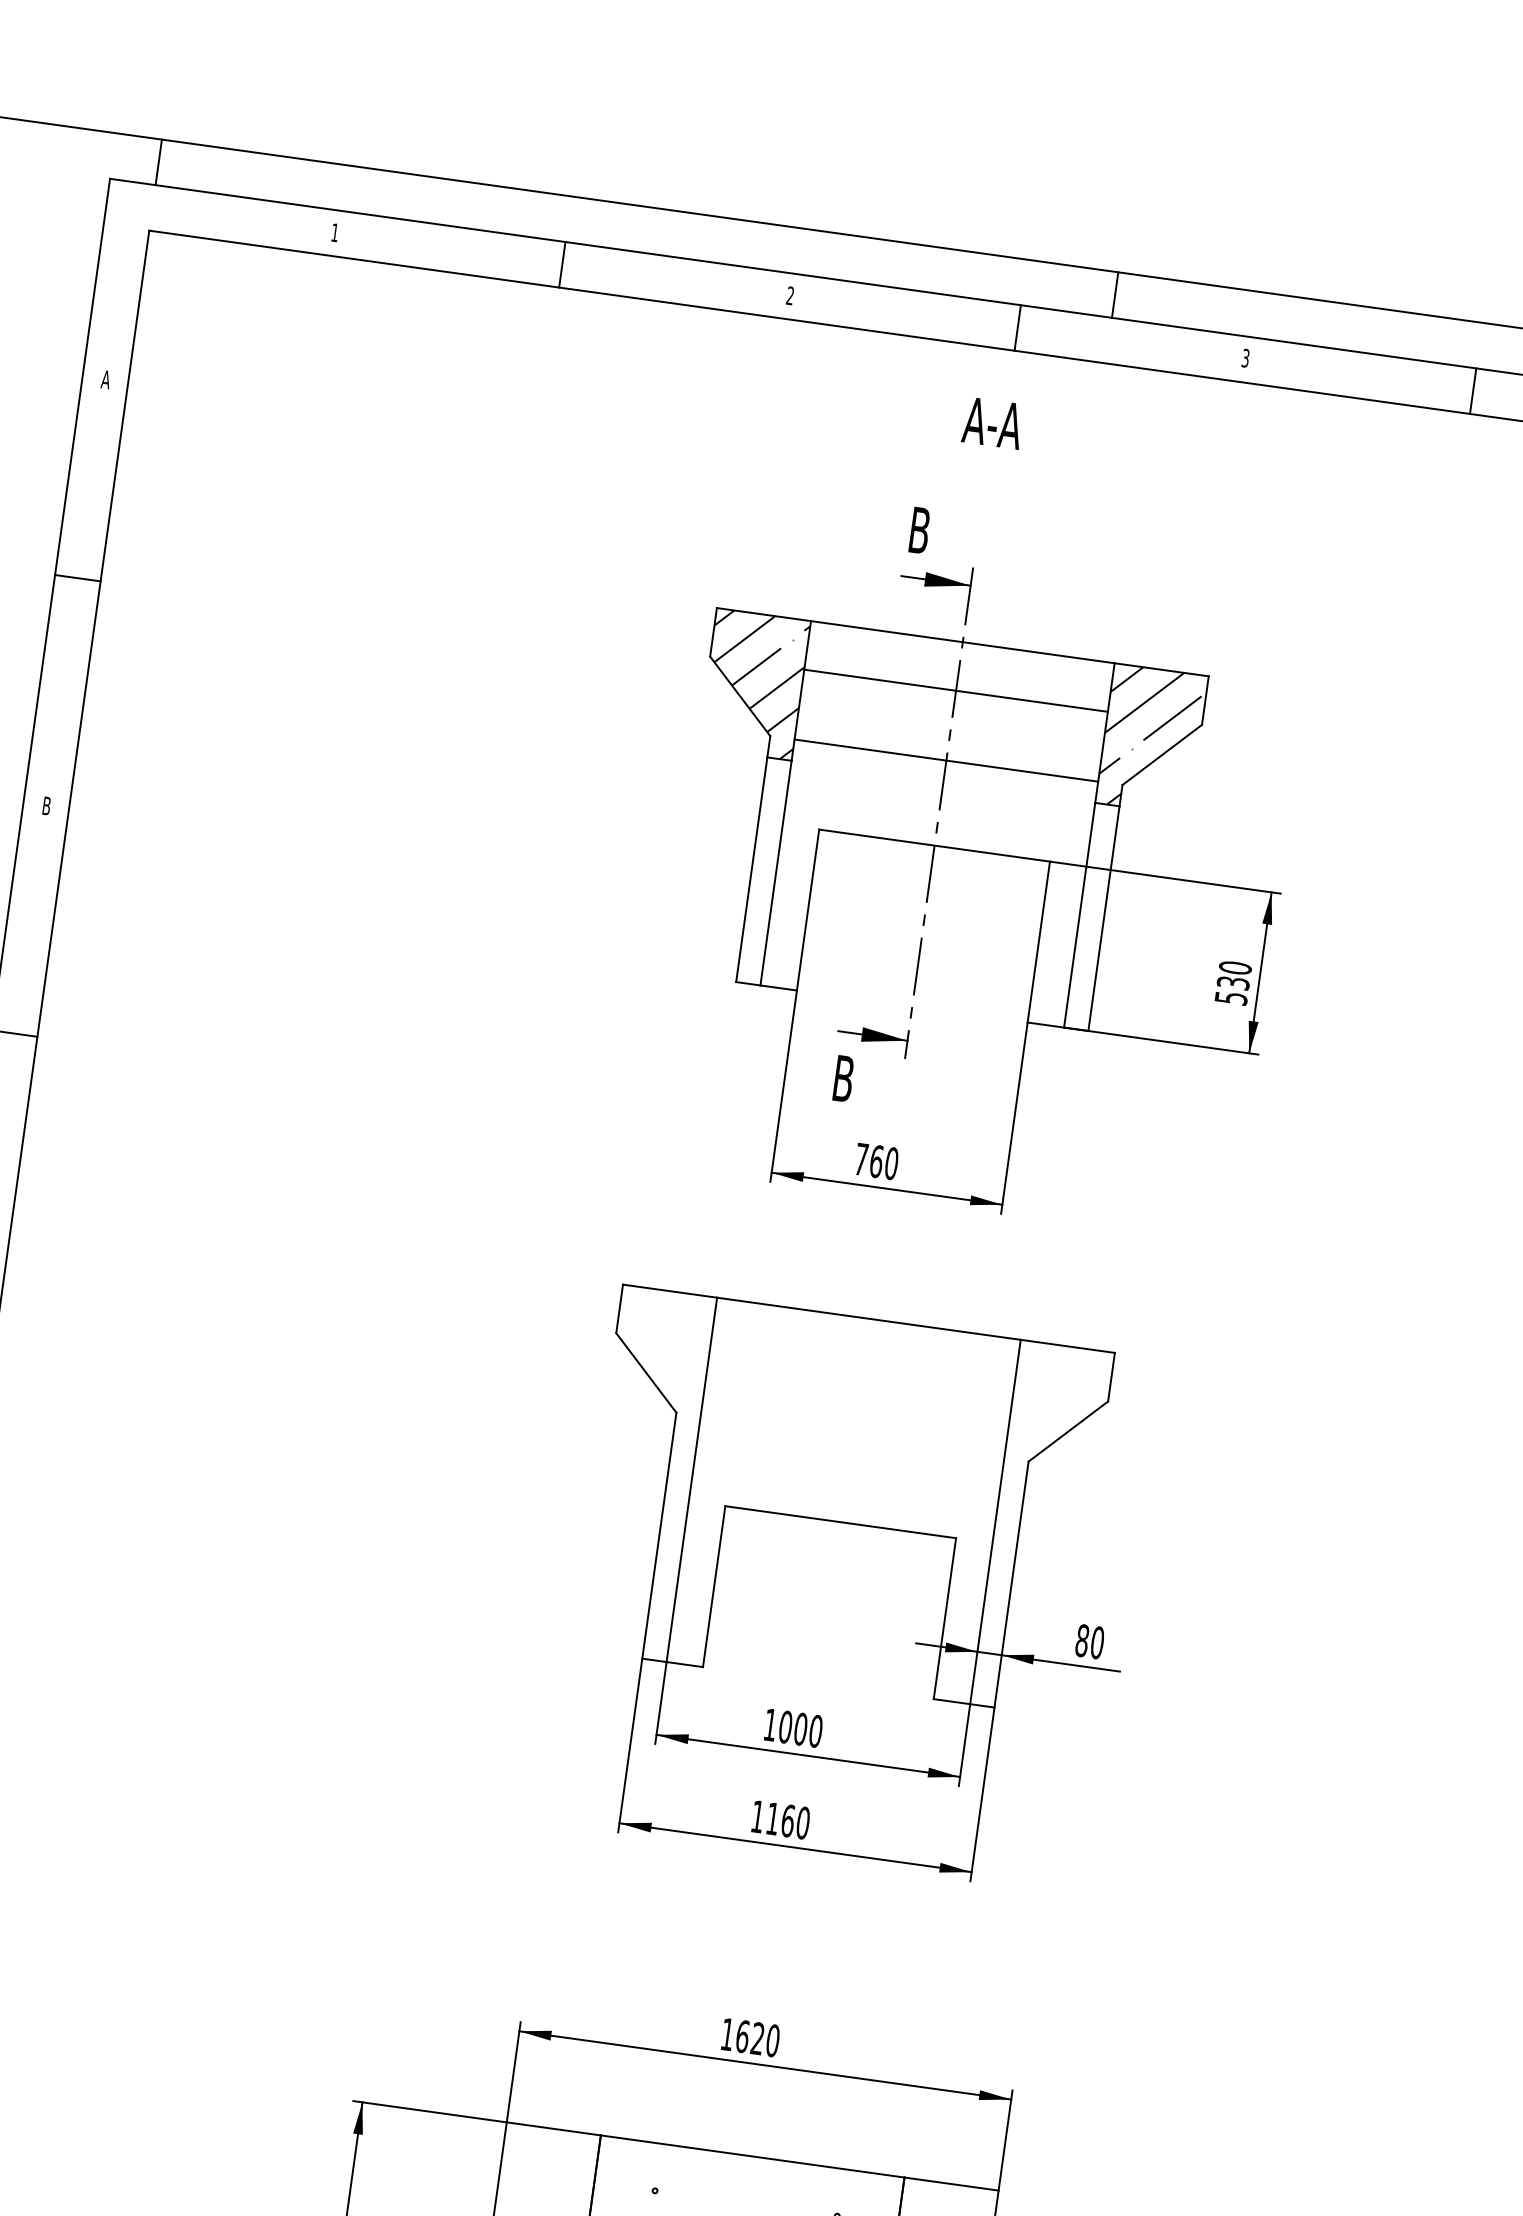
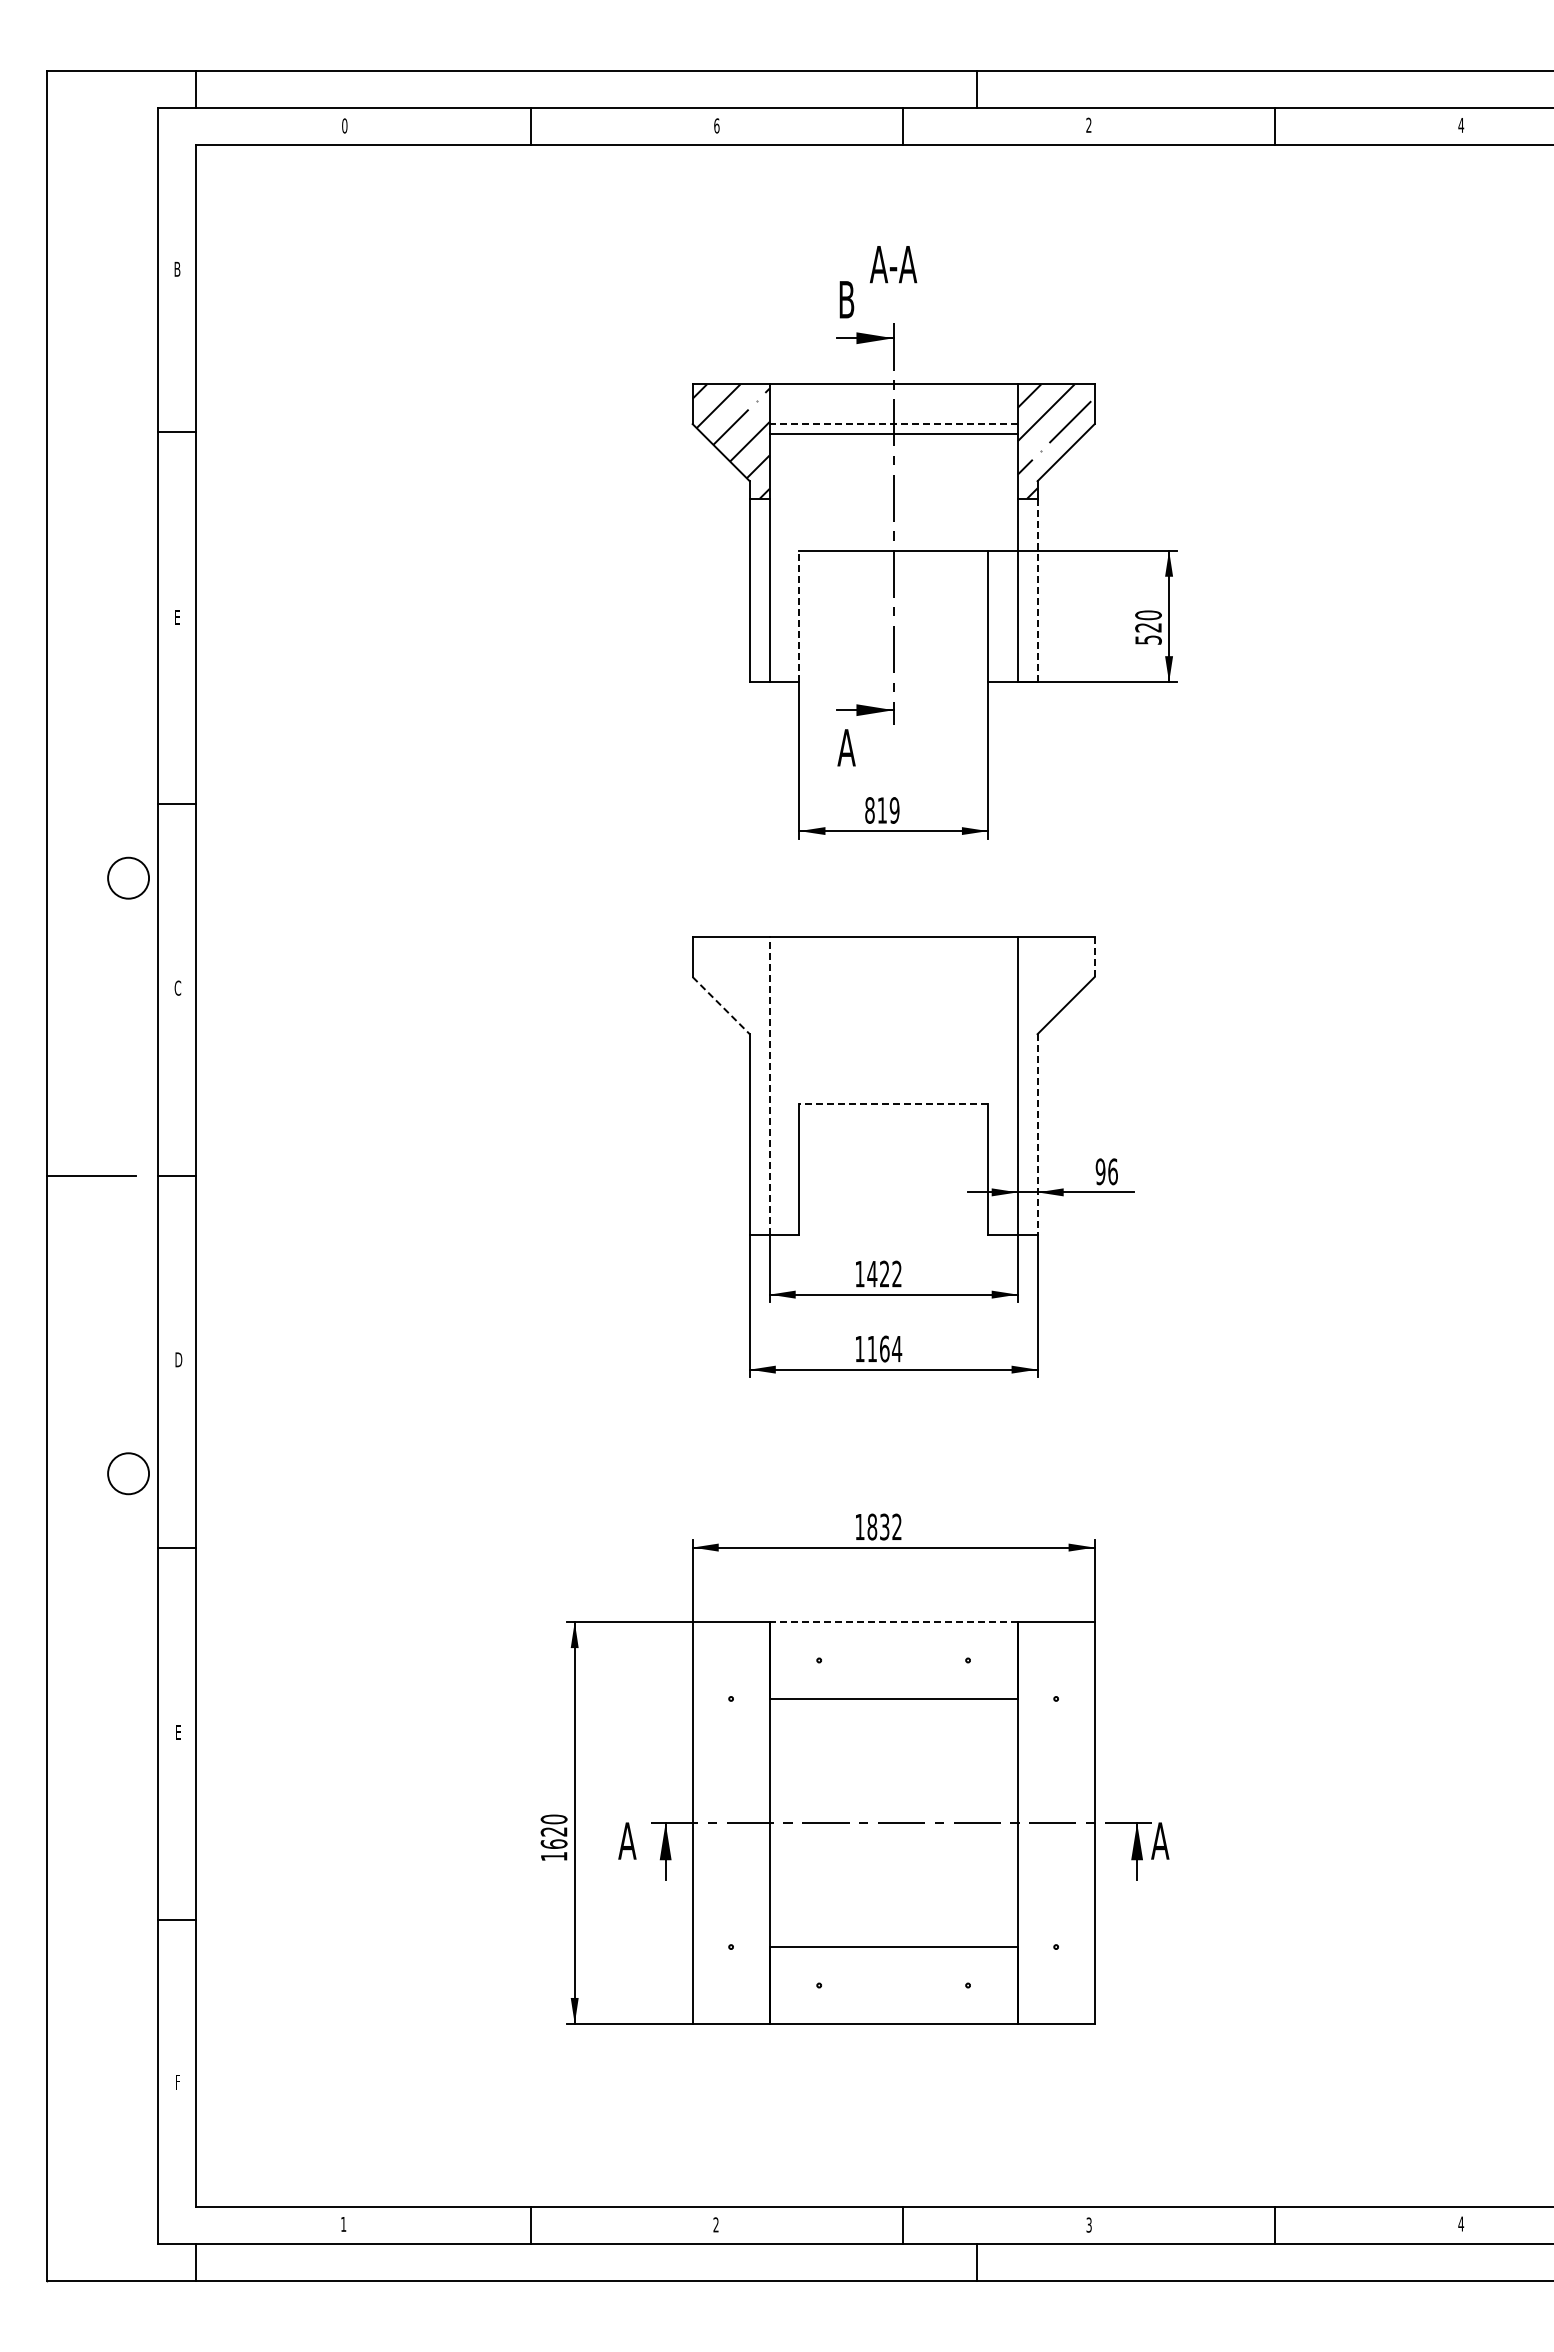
text: (334, 232) -> (344, 125), 1 -> 0
text: (790, 295) -> (716, 125), 2 -> 6
text: (1245, 358) -> (1088, 125), 3 -> 2
text: (104, 378) -> (176, 268), A -> B
text: (992, 423) -> (893, 264), moved
line: (955, 691) -> (893, 424), solid -> dashed
line: (946, 760) -> (893, 434), moved
text: (46, 805) -> (177, 617), B -> E
line: (808, 910) -> (799, 616), solid -> dashed
line: (1103, 918) -> (1037, 590), solid -> dashed
text: (1233, 982) -> (1148, 627), 530 -> 520
text: (843, 1078) -> (846, 747), B -> A
text: (876, 1161) -> (882, 810), 760 -> 819
line: (646, 1372) -> (721, 1005), solid -> dashed
line: (1111, 1377) -> (1094, 957), solid -> dashed
line: (691, 1480) -> (769, 1086), solid -> dashed
line: (840, 1521) -> (893, 1103), solid -> dashed
line: (1011, 1585) -> (1037, 1135), solid -> dashed
text: (1089, 1641) -> (1106, 1171), 80 -> 96
text: (800, 1728) -> (884, 1273), 1000 -> 1422
text: (803, 1822) -> (897, 1348), 1160 -> 1164
text: (757, 2038) -> (884, 1526), 1620 -> 1832
line: (752, 2157) -> (893, 1622), solid -> dashed

